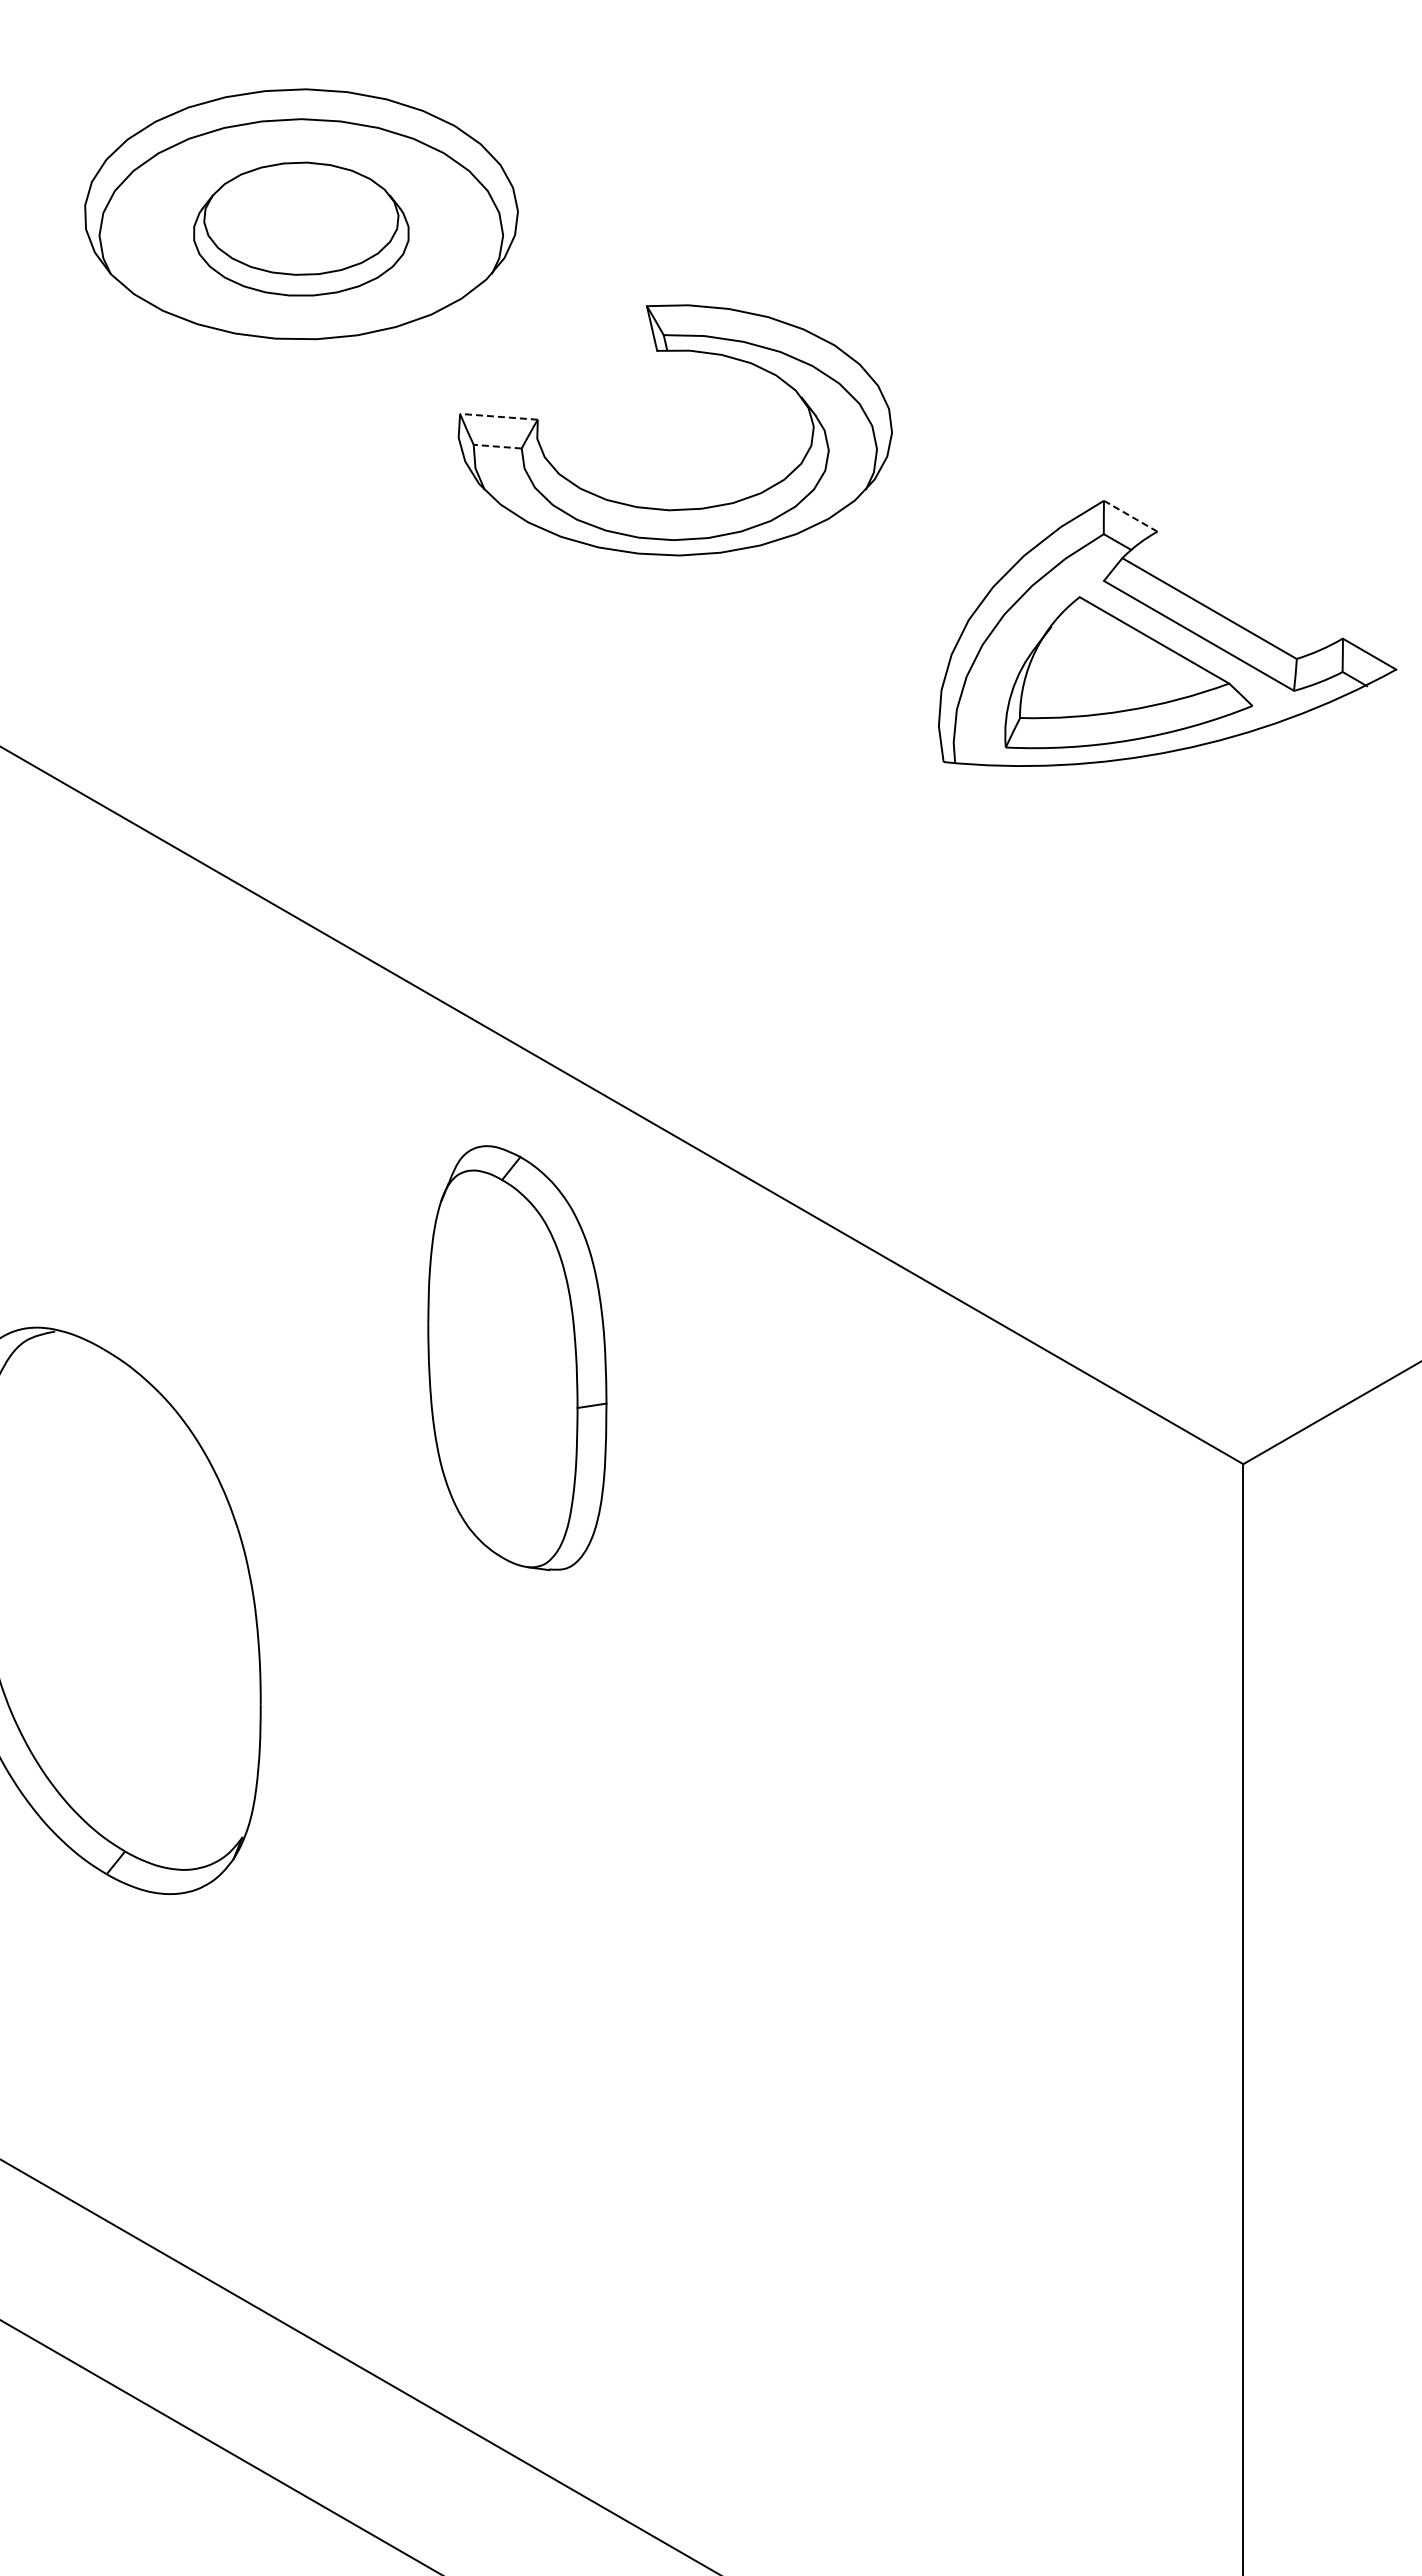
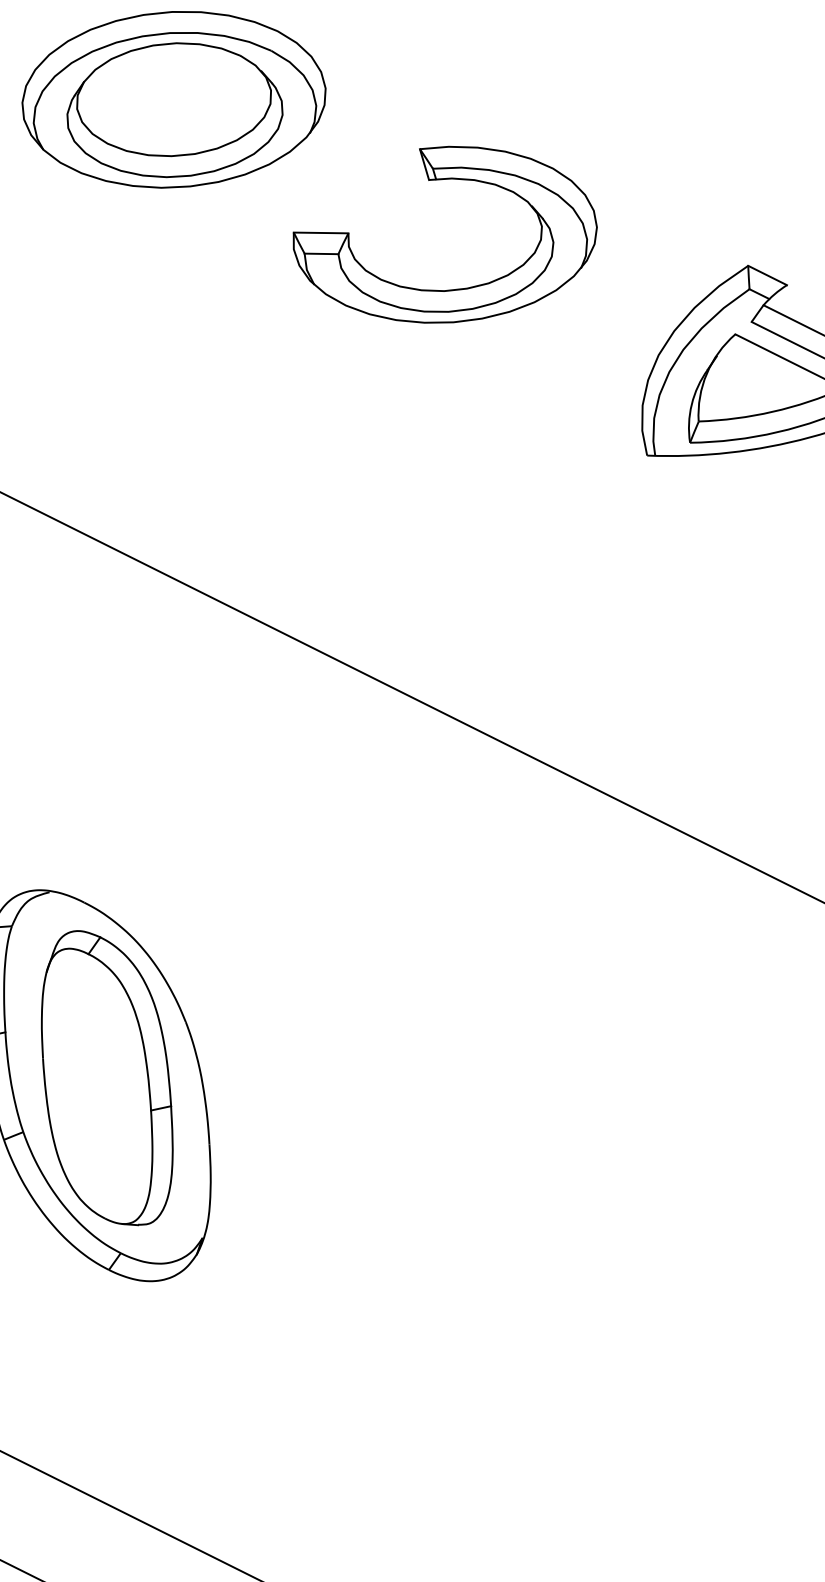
part: (301, 228) -> (174, 109), size x1.43
line: (498, 416) -> (320, 232), dashed -> solid
line: (497, 446) -> (321, 253), dashed -> solid
line: (1130, 516) -> (767, 275), dashed -> solid
part: (517, 1358) -> (106, 1078), moved

